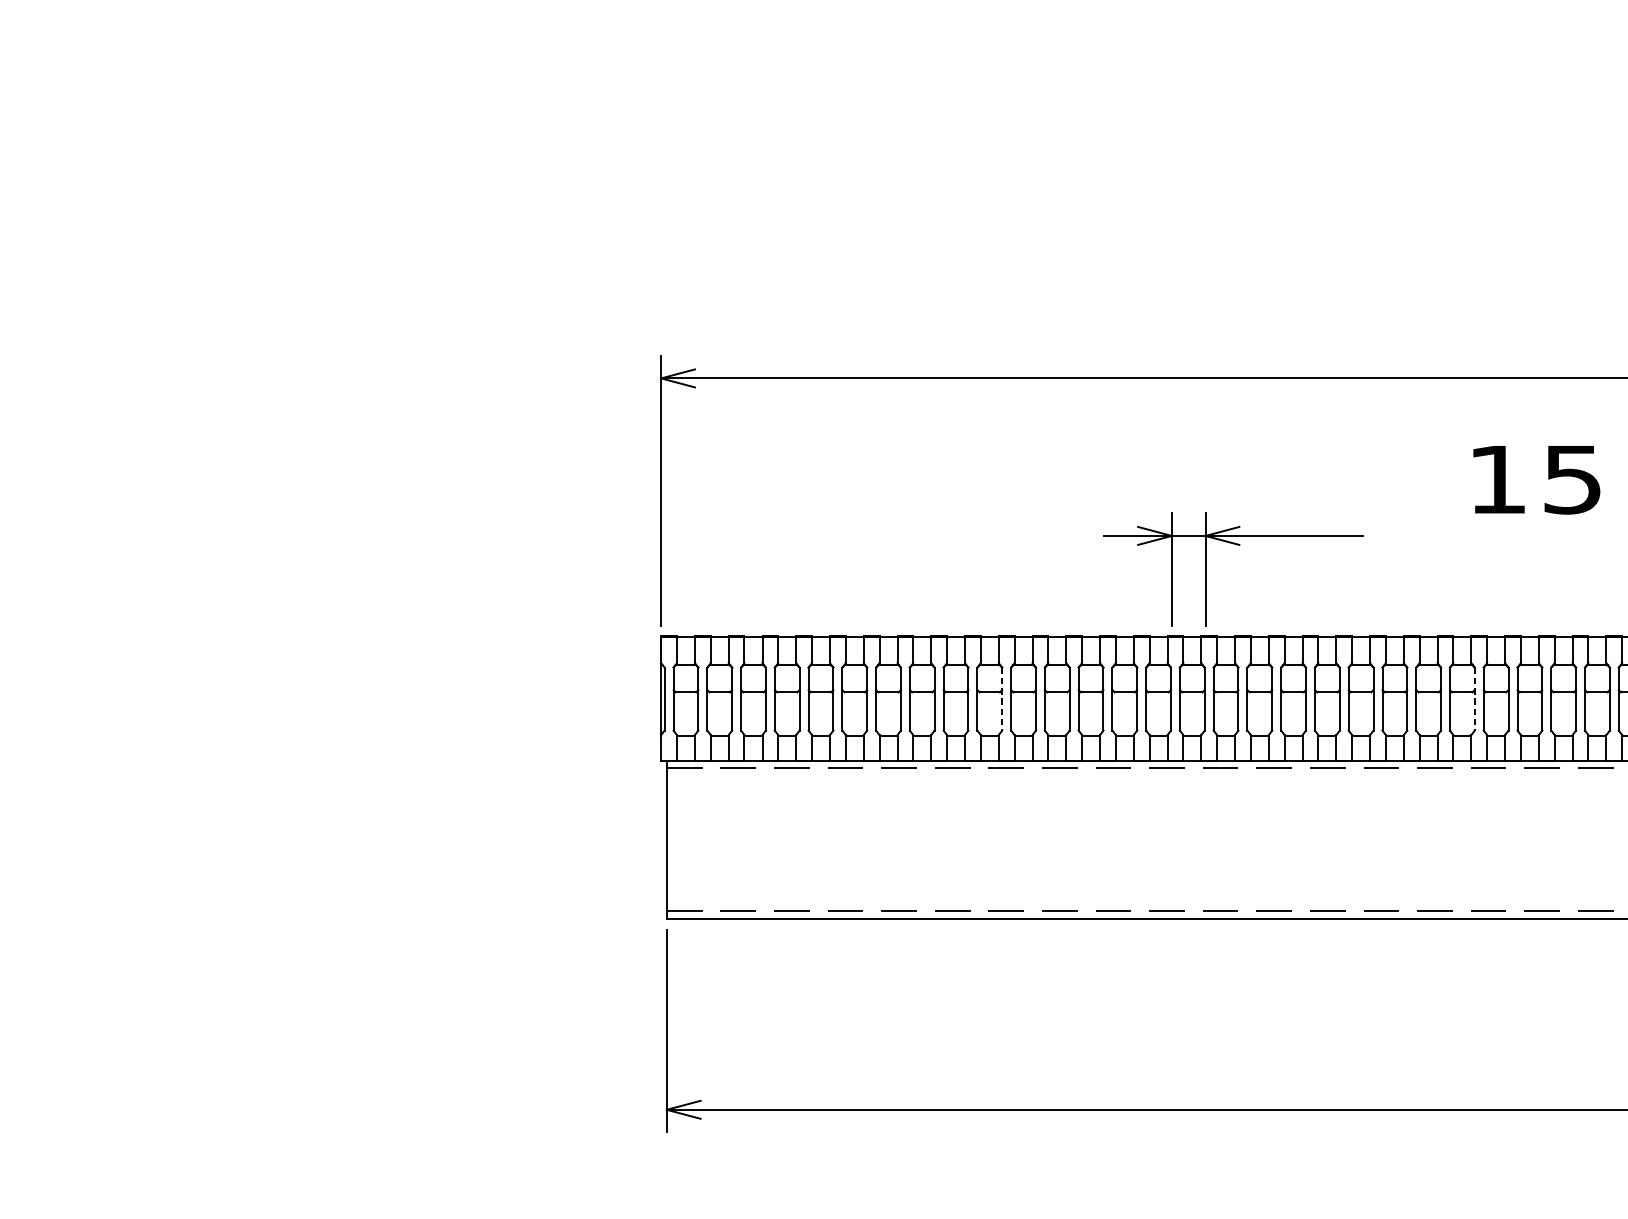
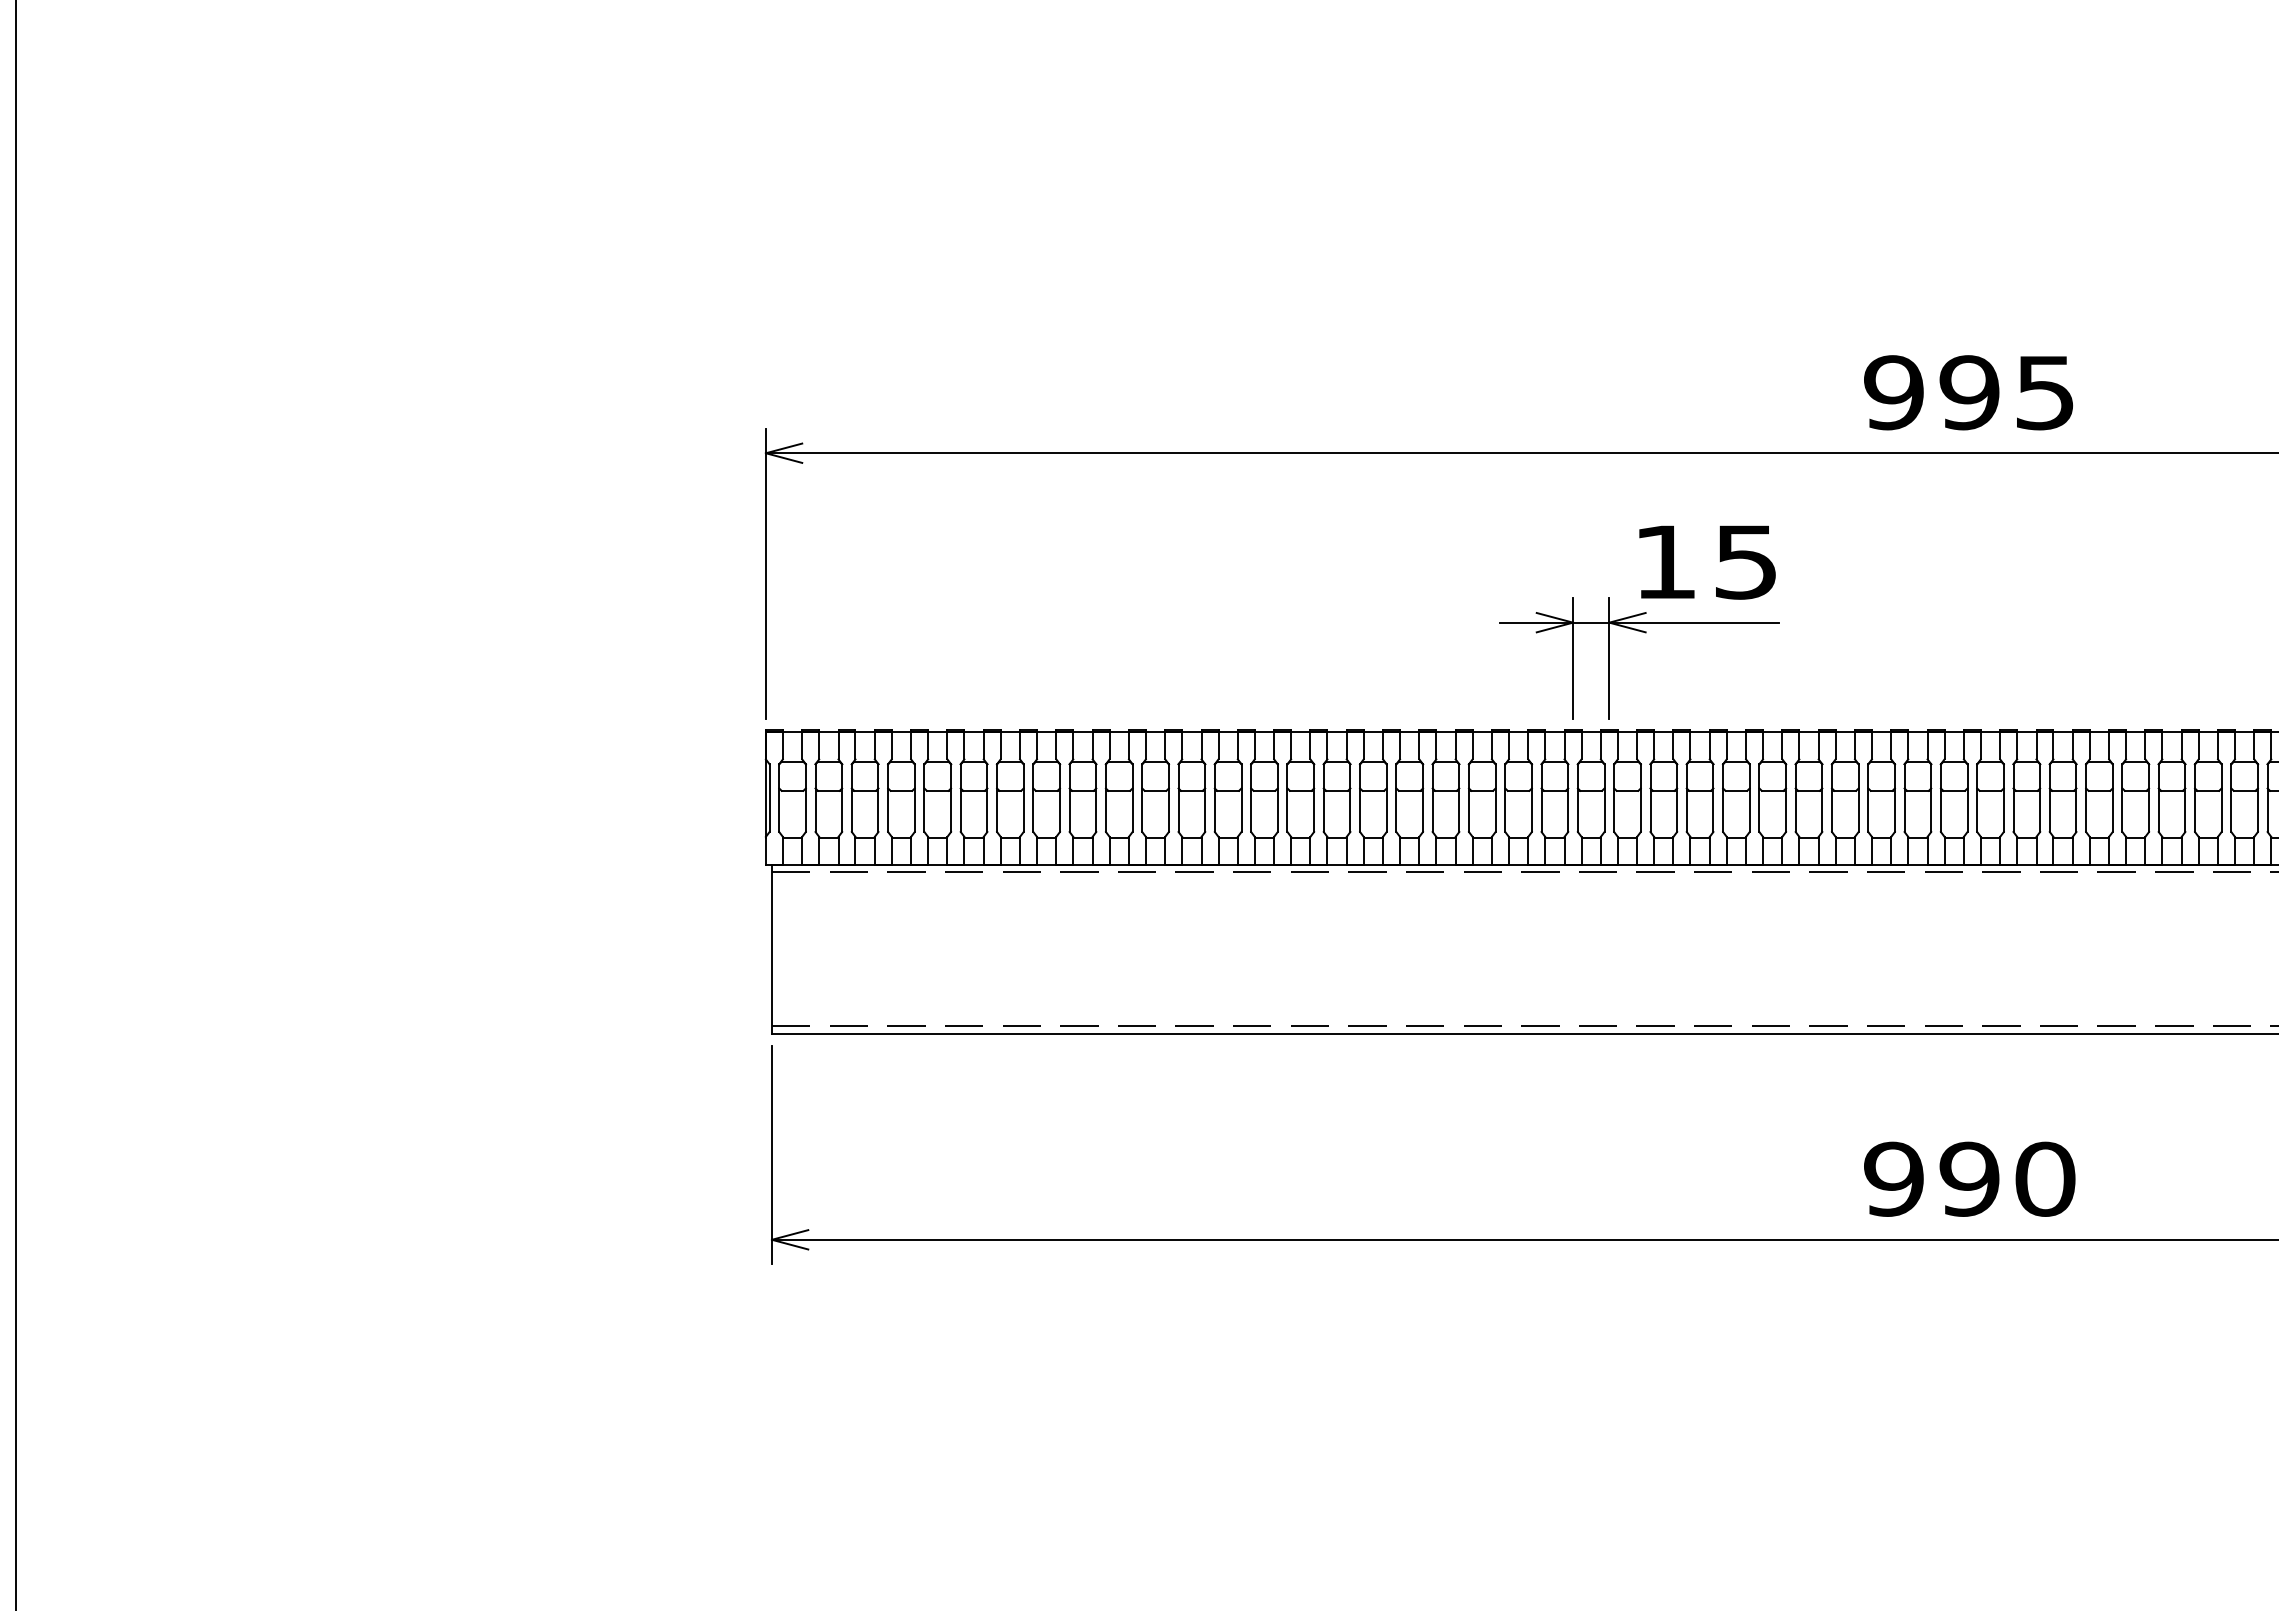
part: (1239, 546) -> (1645, 633), moved
line: (1002, 699) -> (1132, 798), dashed -> solid
line: (1474, 699) -> (1640, 798), dashed -> solid

